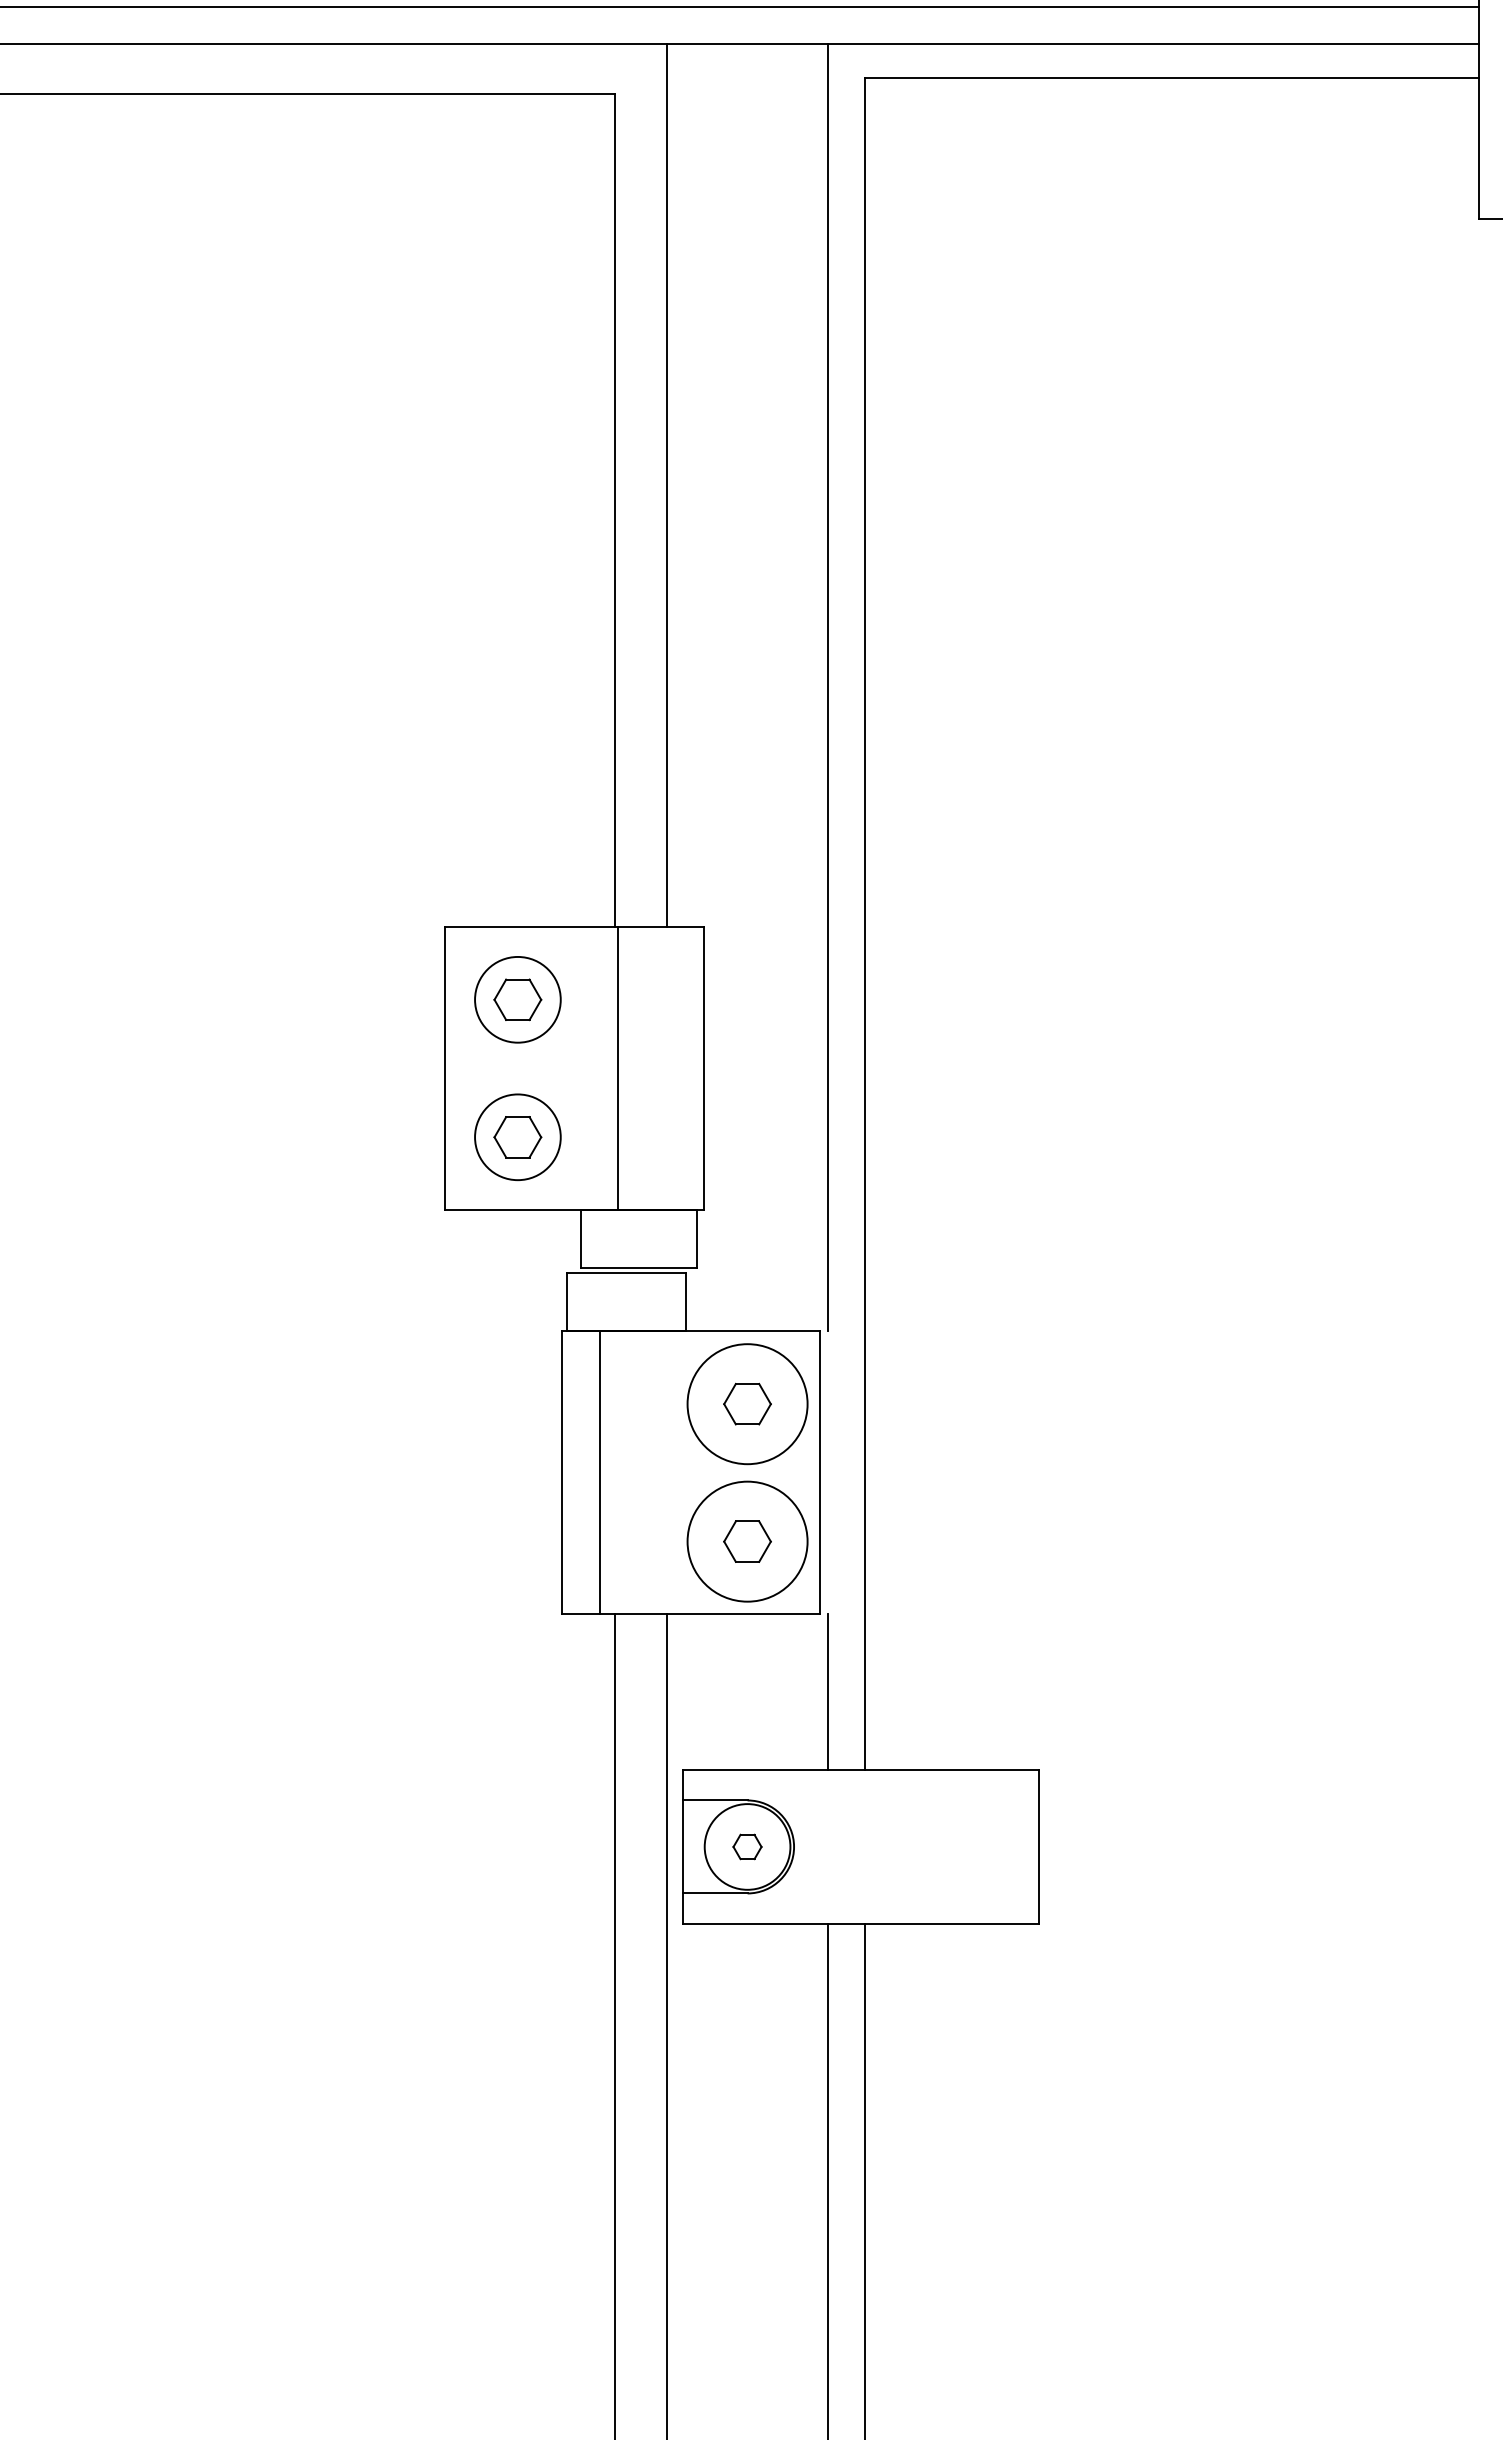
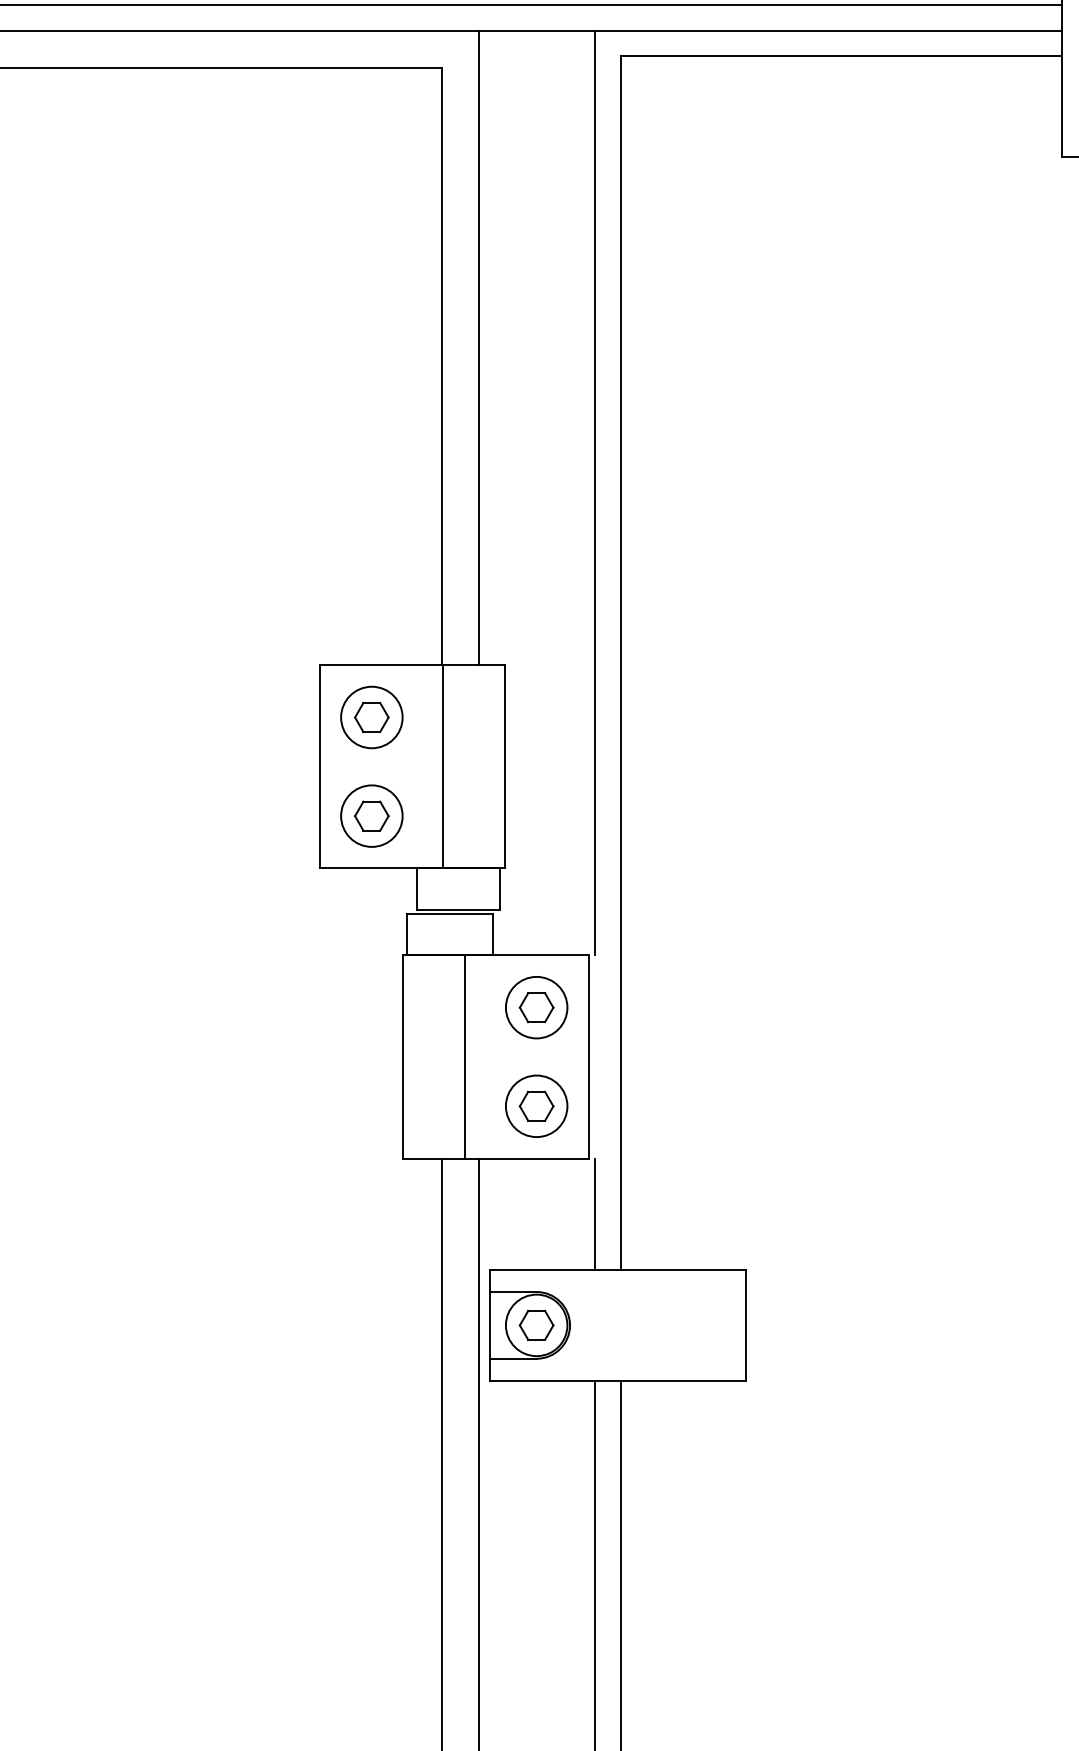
circle: (747, 1404) -> (536, 1007), size x0.71
line: (599, 1472) -> (464, 1056), moved
circle: (747, 1541) -> (536, 1106), size x0.71
part: (747, 1846) -> (536, 1325), size x1.67

